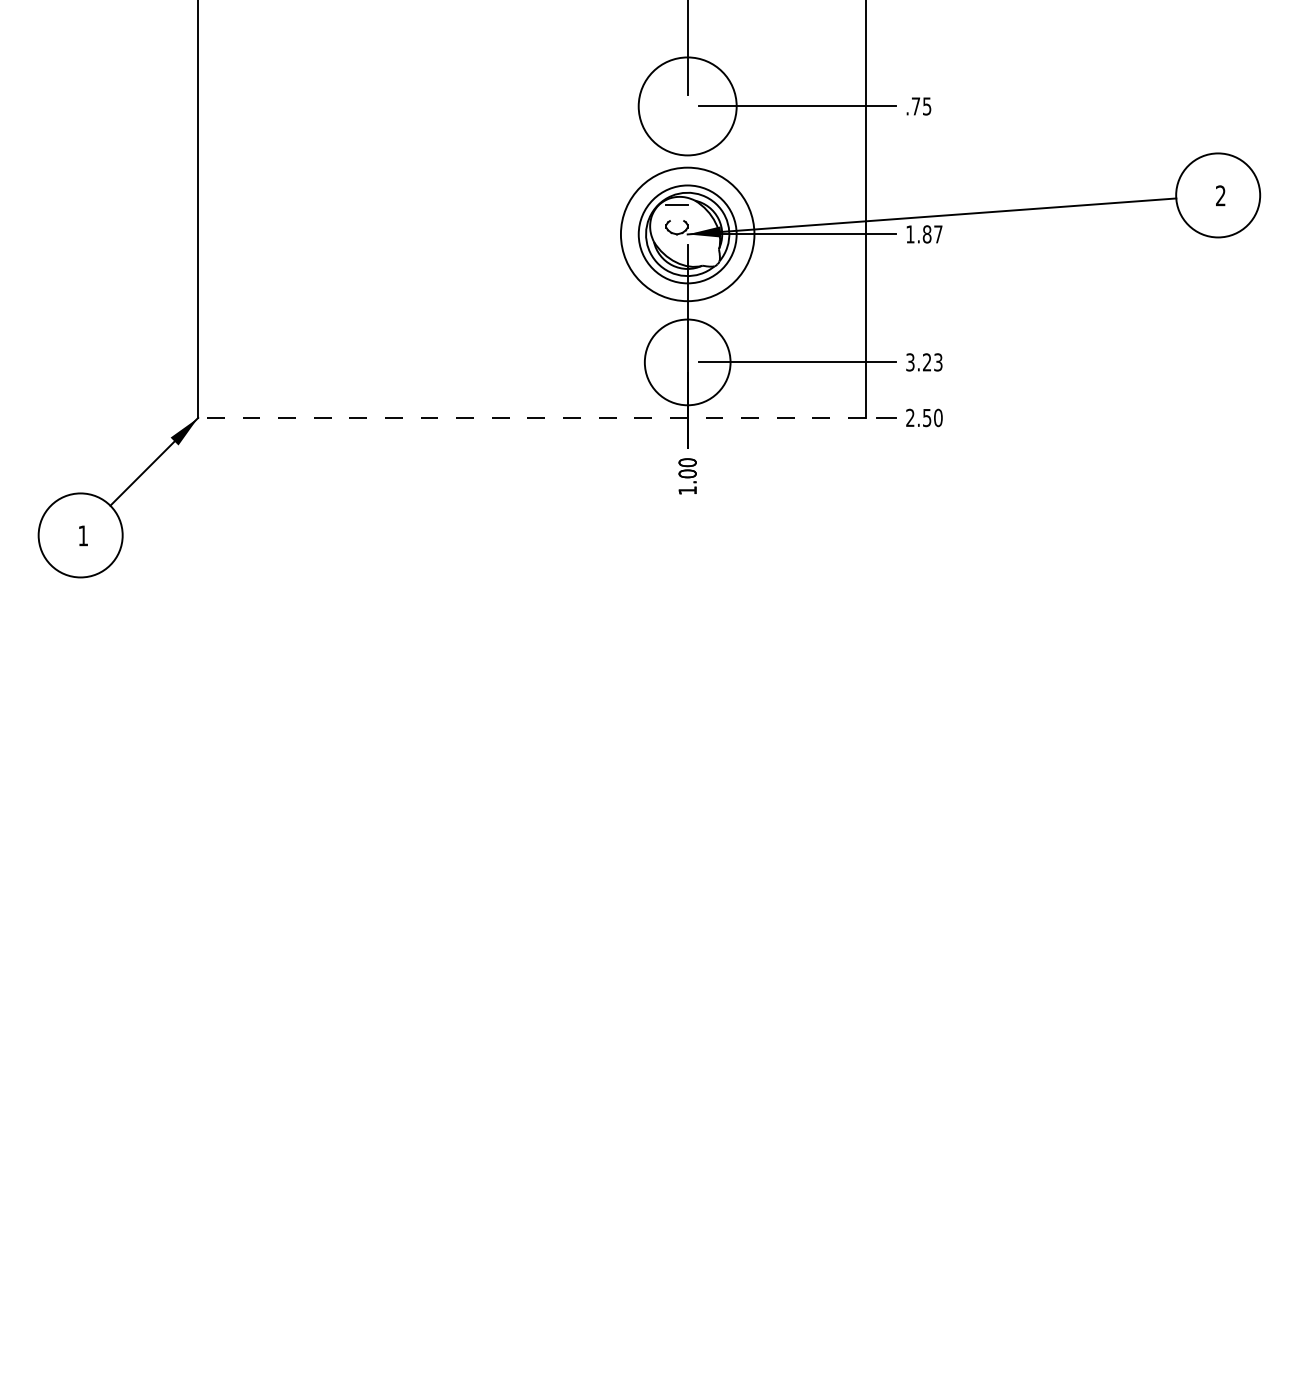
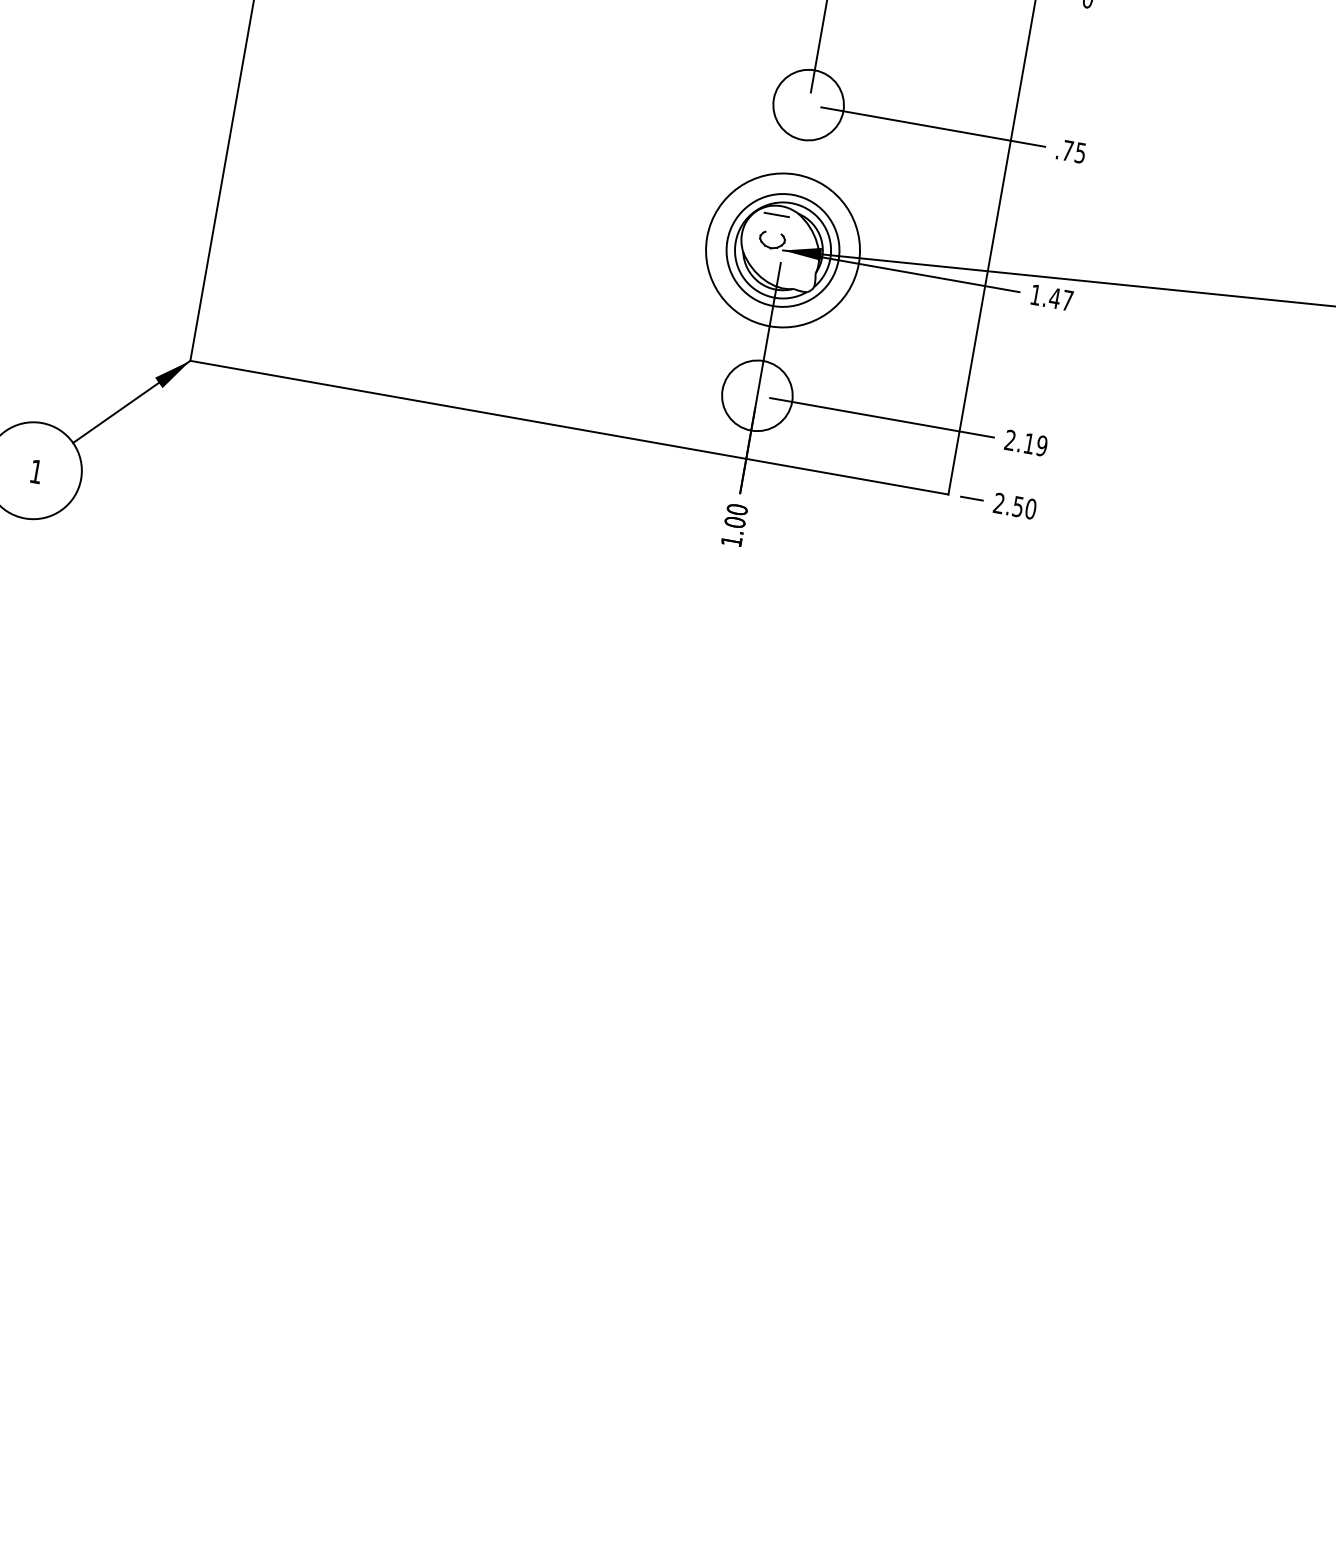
circle: (687, 106) -> (808, 105), size x0.62
text: (926, 234) -> (1054, 298), 1.87 -> 1.47
circle: (687, 362) -> (757, 395), size x0.71
text: (924, 362) -> (1026, 443), 3.23 -> 2.19
line: (531, 417) -> (568, 427), dashed -> solid

